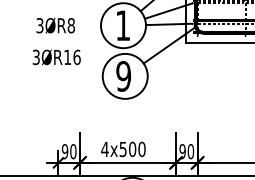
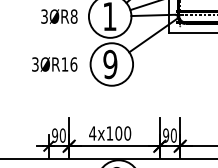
text: (55, 25) -> (59, 16), moved
text: (56, 57) -> (54, 64), moved
text: (122, 149) -> (109, 133), 4x500 -> 4x100

